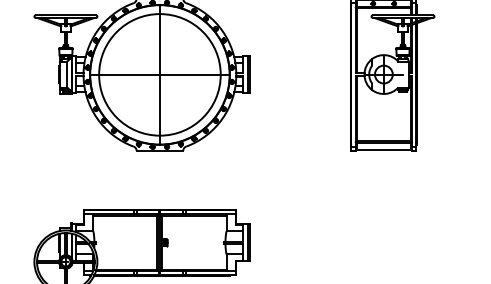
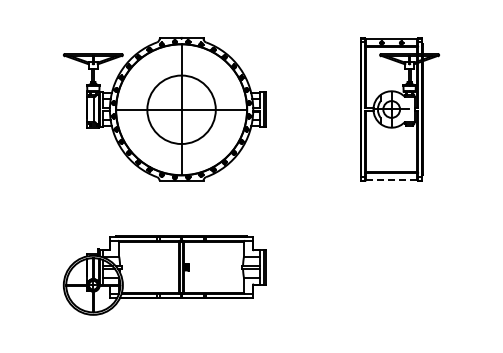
circle: (159, 74) -> (181, 109), size x0.6
line: (384, 150) -> (392, 180), solid -> dashed

